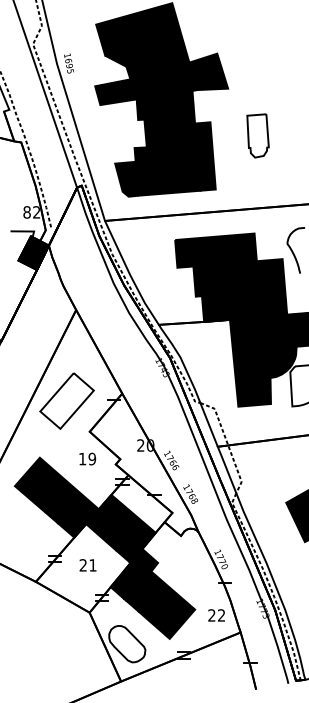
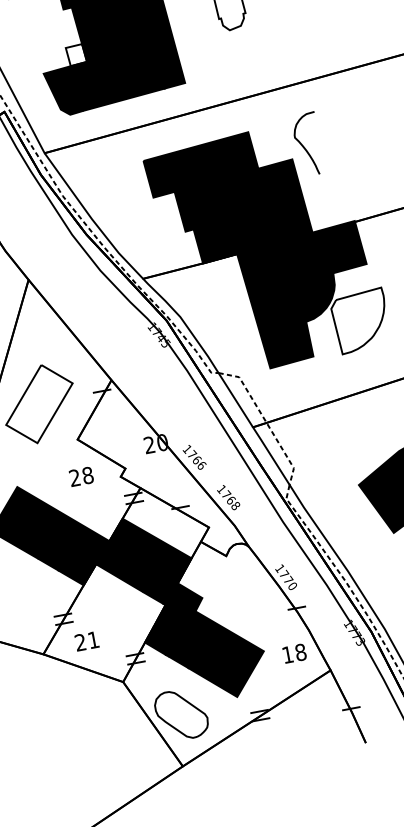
fill: (141, 154) -> (76, 54), removed
text: (87, 458) -> (81, 475), 19 -> 28
text: (87, 565) -> (86, 641), moved
text: (216, 615) -> (293, 653), 22 -> 18

